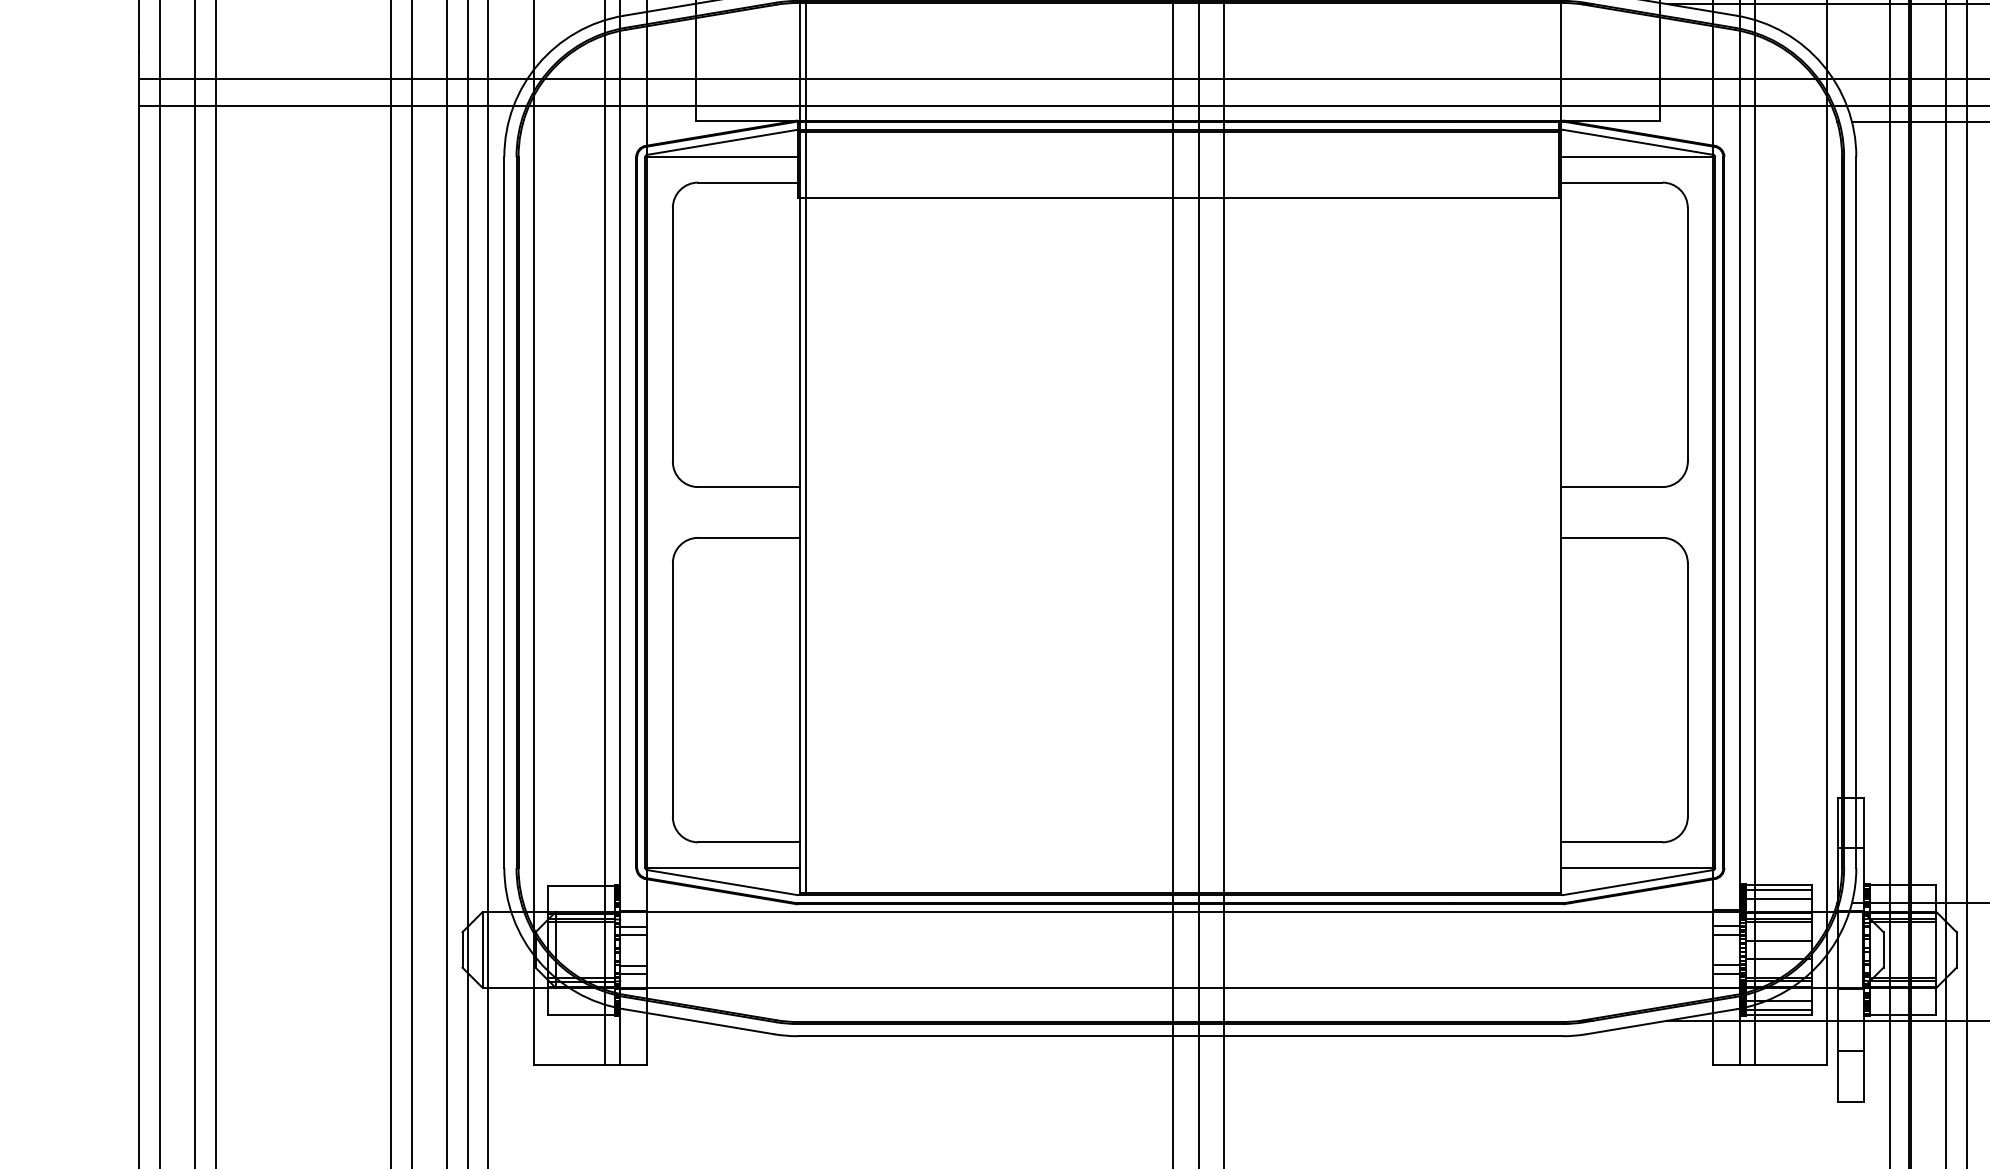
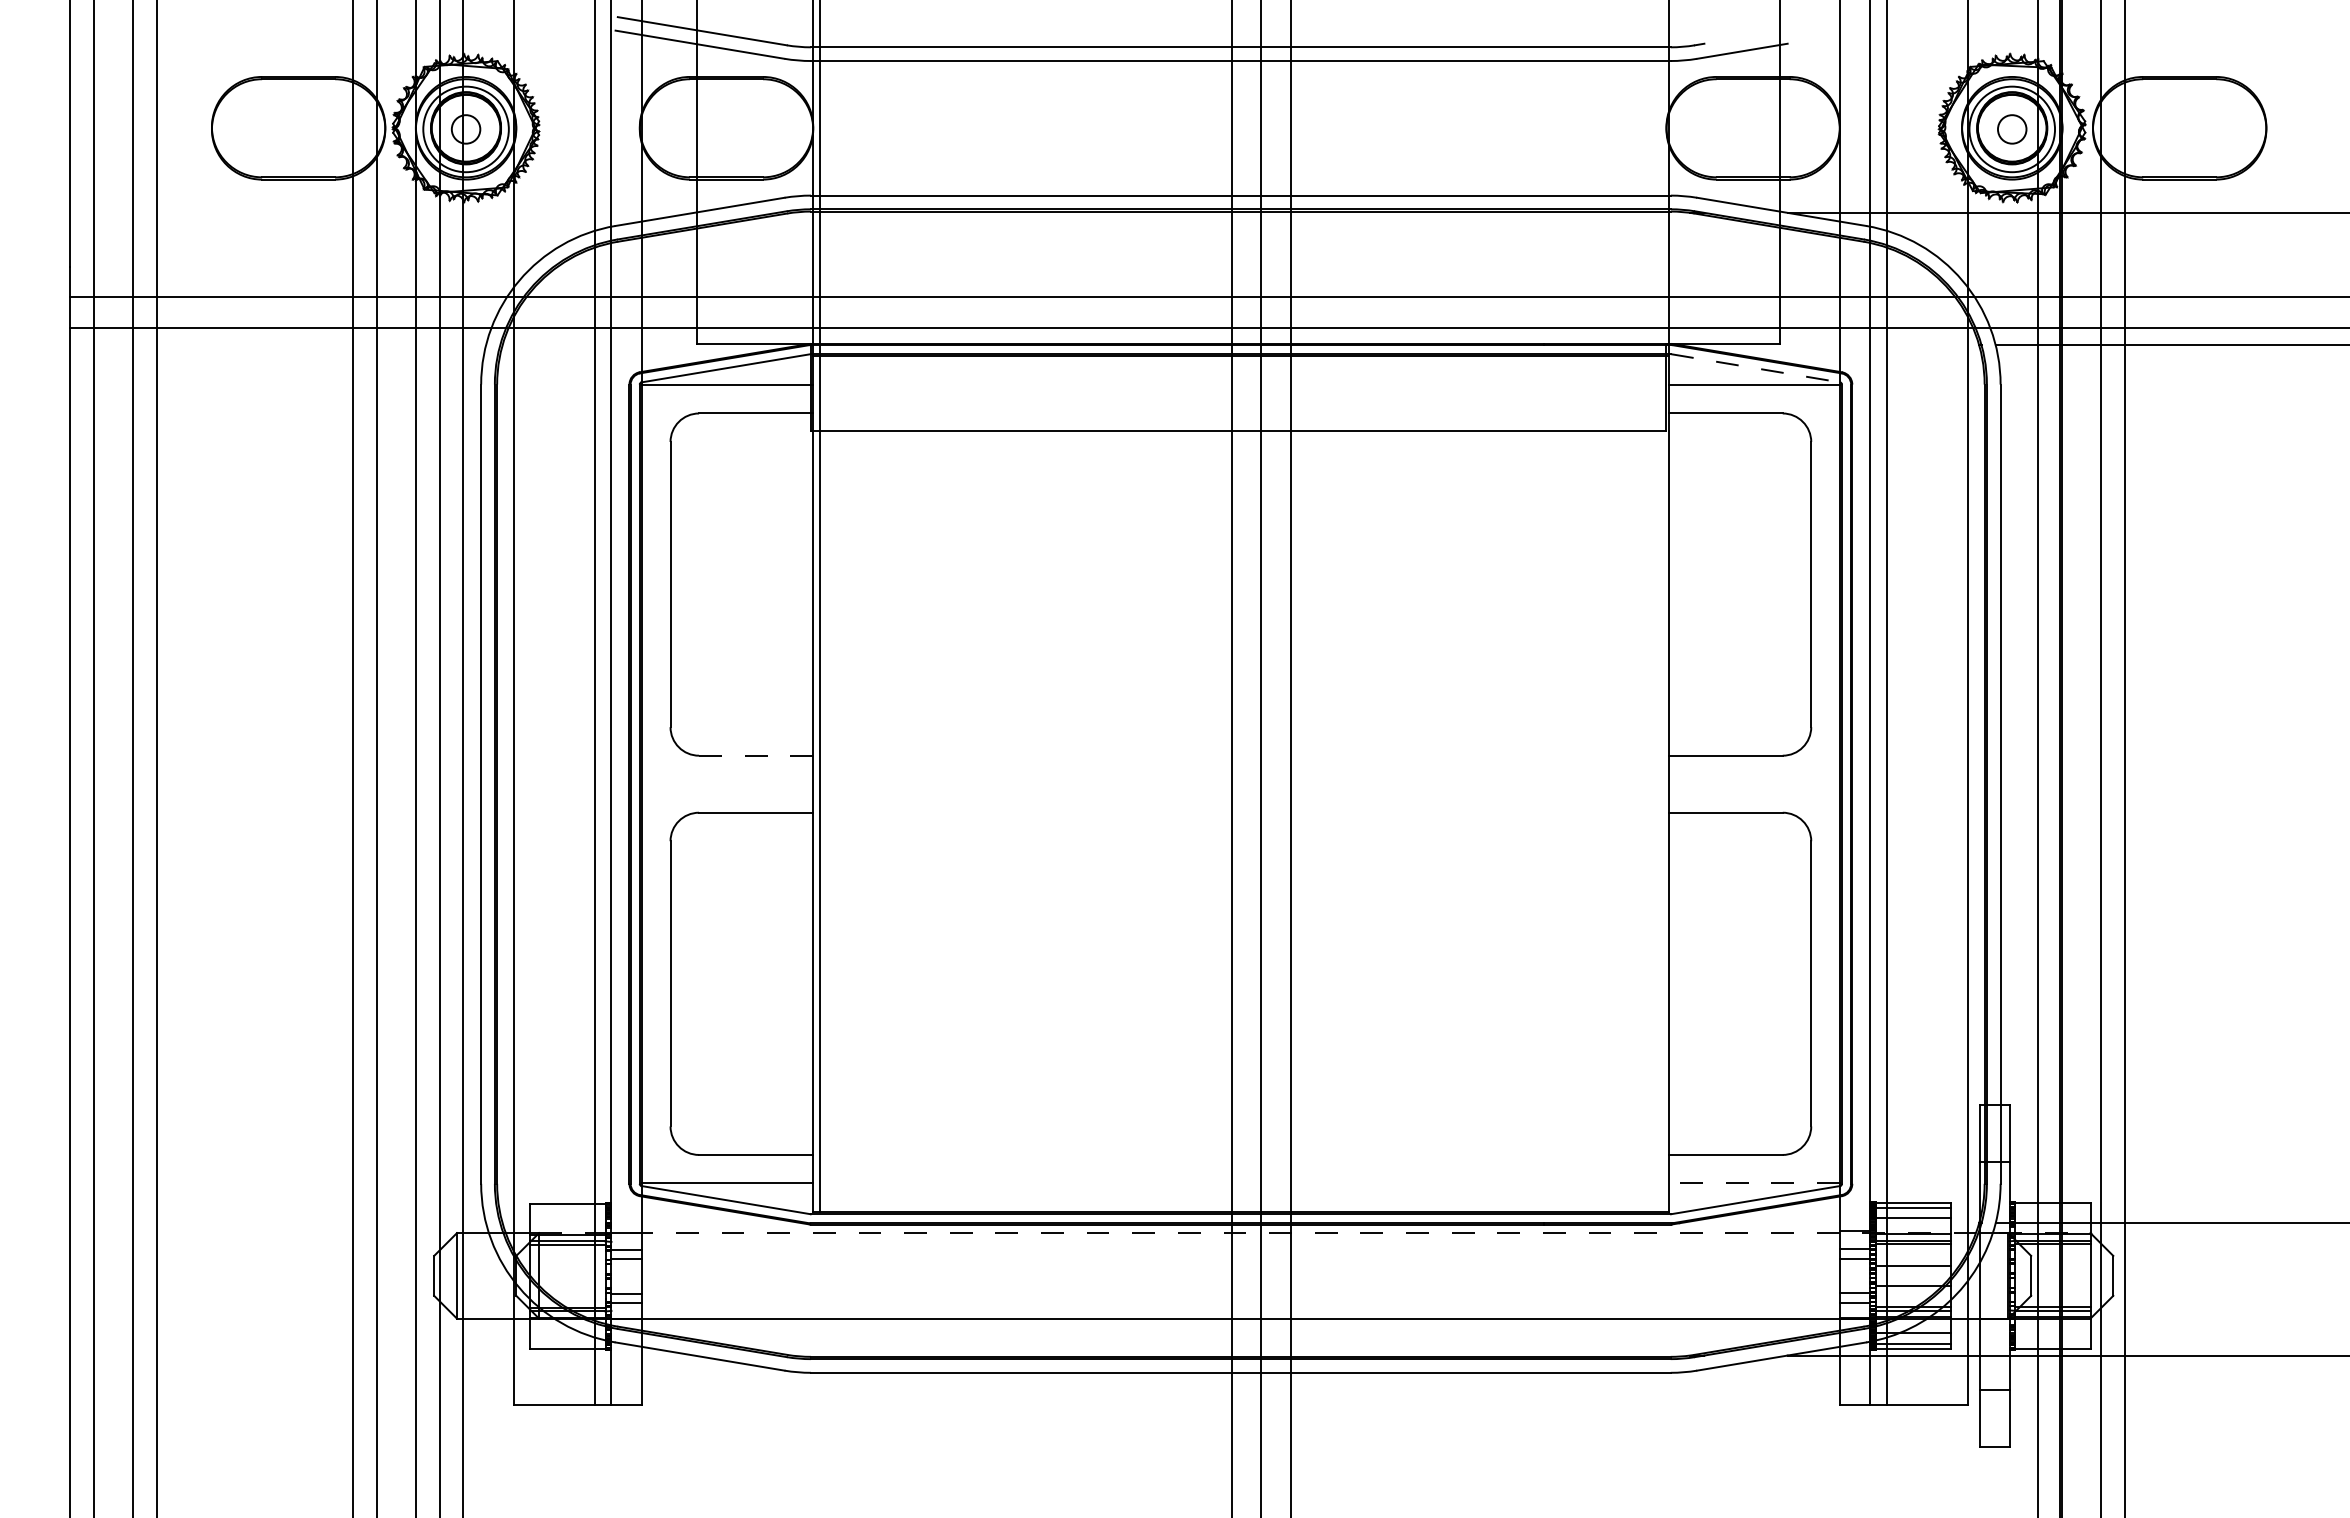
line: (1638, 142) -> (1755, 368), solid -> dashed
line: (748, 486) -> (755, 755), solid -> dashed
line: (1637, 867) -> (1754, 1183), solid -> dashed
line: (1245, 912) -> (1314, 1233), solid -> dashed

